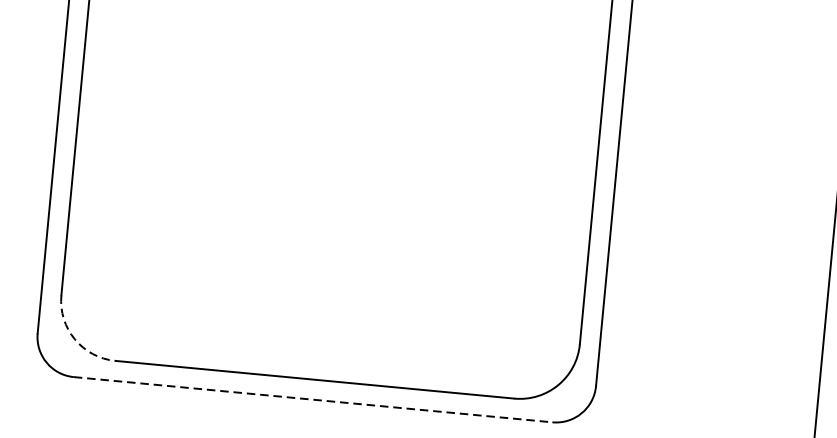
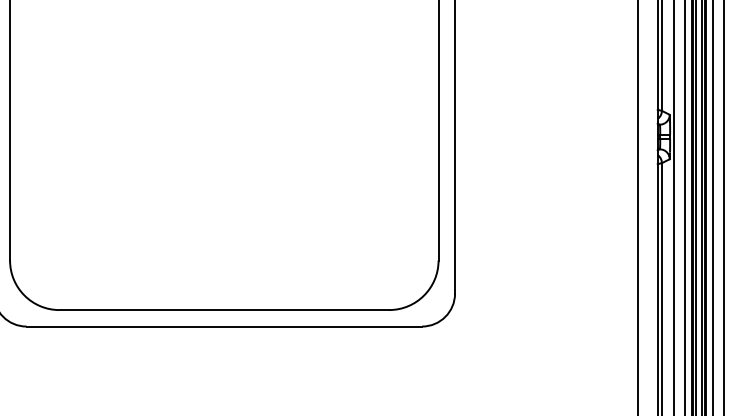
arc: (74, 339) -> (24, 295), dashed -> solid
line: (313, 399) -> (224, 326), dashed -> solid

